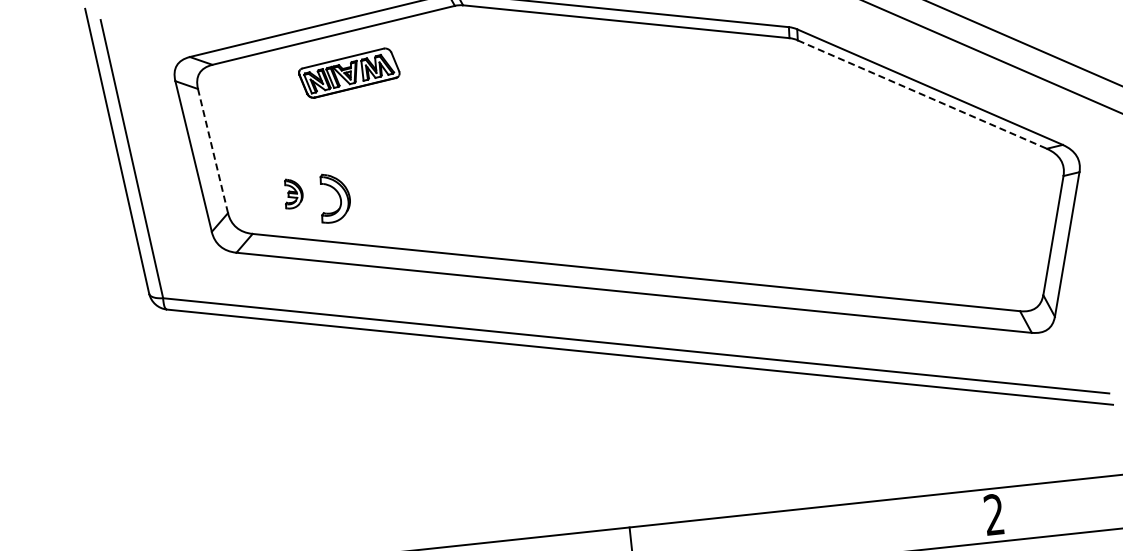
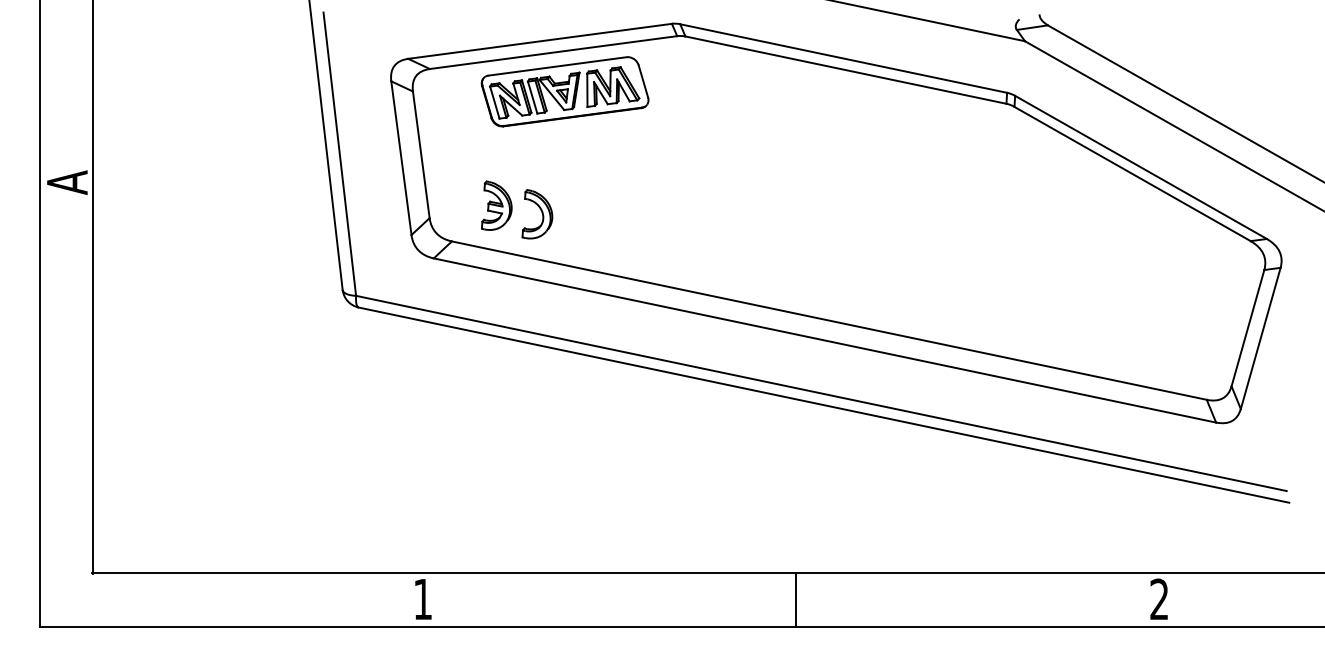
part: (348, 72) -> (564, 91), size x1.67
line: (922, 95) -> (1132, 174), dashed -> solid
line: (213, 150) -> (421, 154), dashed -> solid
part: (293, 193) -> (496, 205), size x1.67

